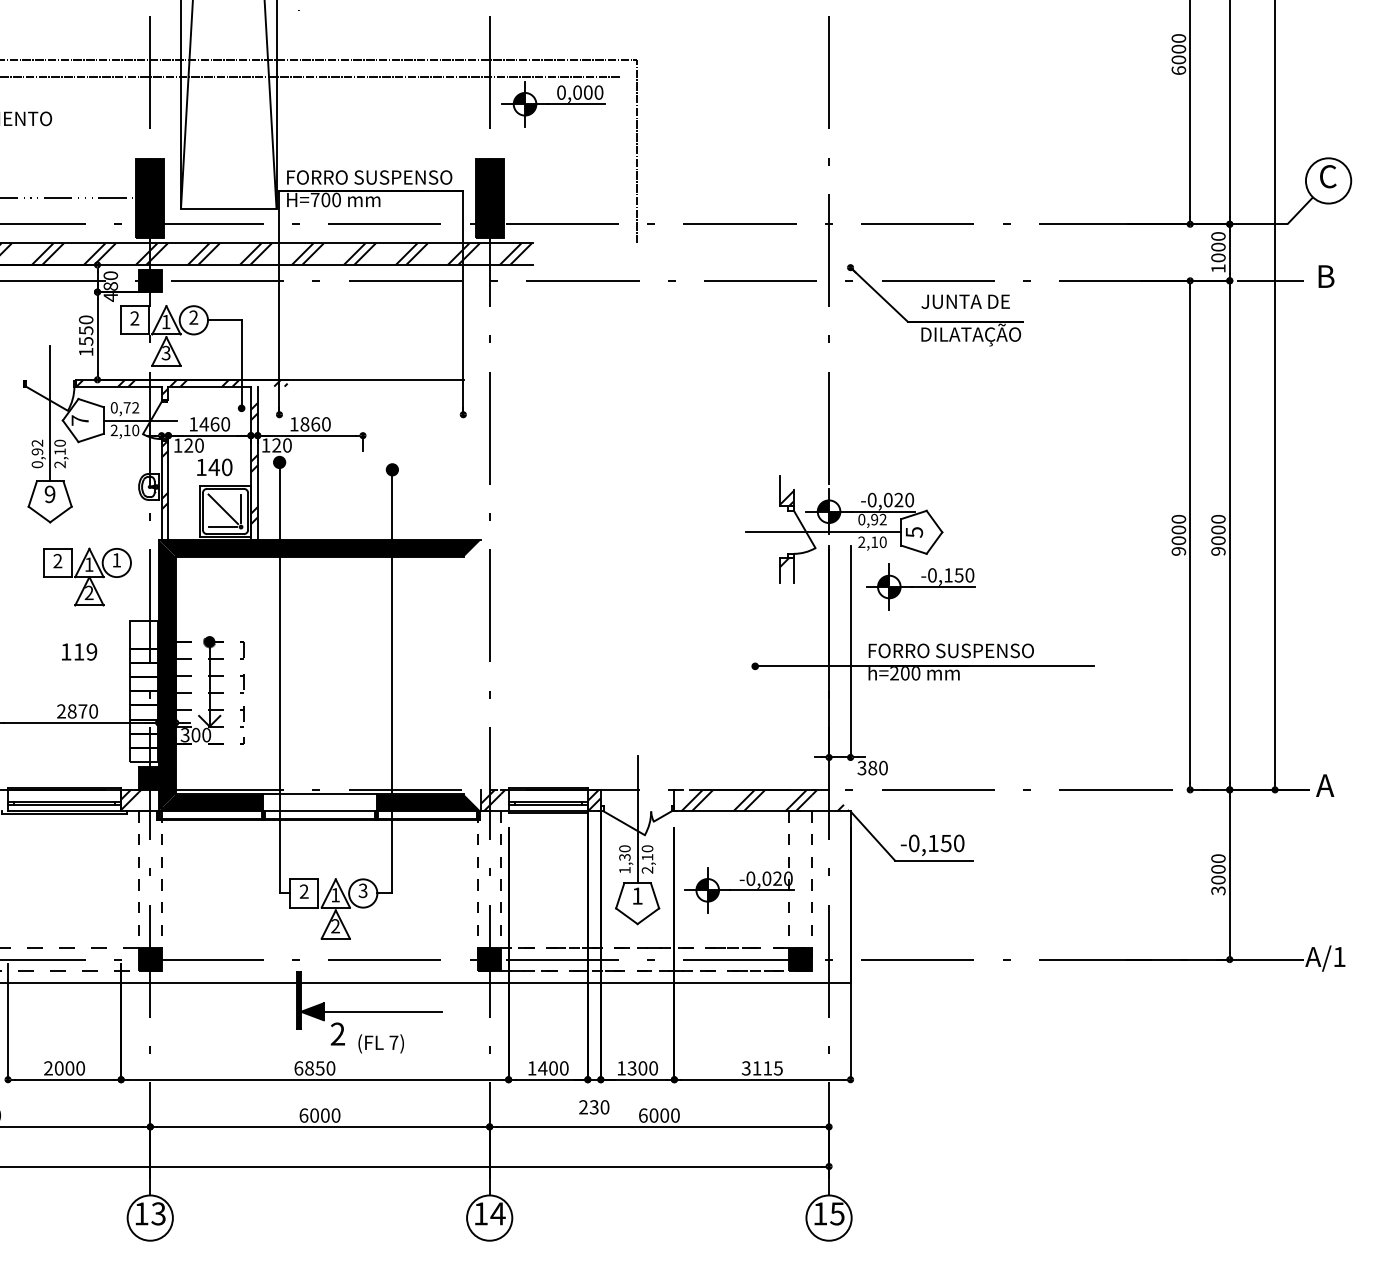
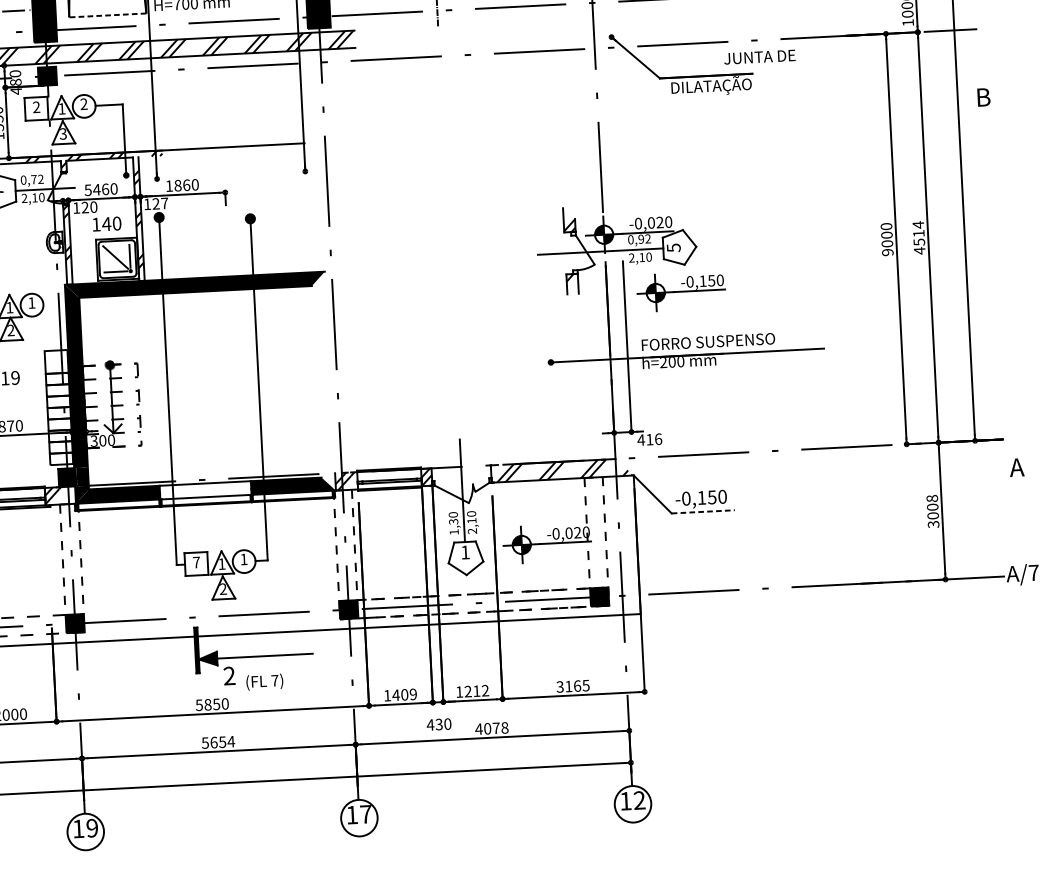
line: (228, 209) -> (107, 15), solid -> dashed
text: (1326, 276) -> (983, 97), moved
text: (965, 301) -> (759, 56), moved
text: (193, 424) -> (88, 190), 1460 -> 5460
text: (287, 445) -> (164, 203), 120 -> 127
text: (1218, 535) -> (919, 238), 9000 -> 4514
text: (872, 767) -> (649, 439), 380 -> 416
text: (1325, 785) -> (1017, 467), moved
text: (1218, 858) -> (932, 498), 3000 -> 3008
line: (934, 860) -> (703, 511), solid -> dashed
text: (362, 890) -> (243, 559), 3 -> 1
text: (303, 891) -> (195, 562), 2 -> 7
text: (1339, 956) -> (1033, 572), /1 -> /7
text: (298, 1068) -> (199, 705), 6850 -> 5850
text: (563, 1068) -> (412, 694), 1400 -> 1409
text: (642, 1068) -> (476, 691), 1300 -> 1212
text: (767, 1068) -> (577, 686), 3115 -> 3165
text: (583, 1107) -> (430, 725), 230 -> 430
text: (319, 1115) -> (217, 742), 6000 -> 5654
text: (658, 1115) -> (491, 728), 6000 -> 4078
text: (158, 1213) -> (92, 827), 13 -> 19
text: (497, 1213) -> (365, 814), 14 -> 17
text: (837, 1213) -> (639, 800), 15 -> 12

